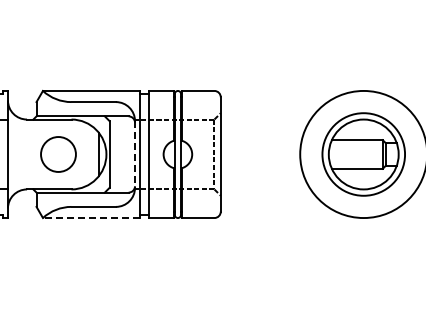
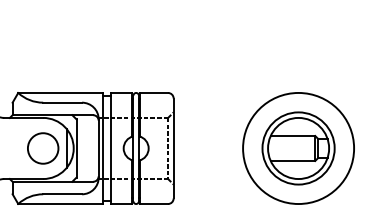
circle: (58, 154) -> (43, 148), moved
line: (135, 154) -> (99, 148), dashed -> solid
line: (90, 218) -> (59, 204), dashed -> solid

